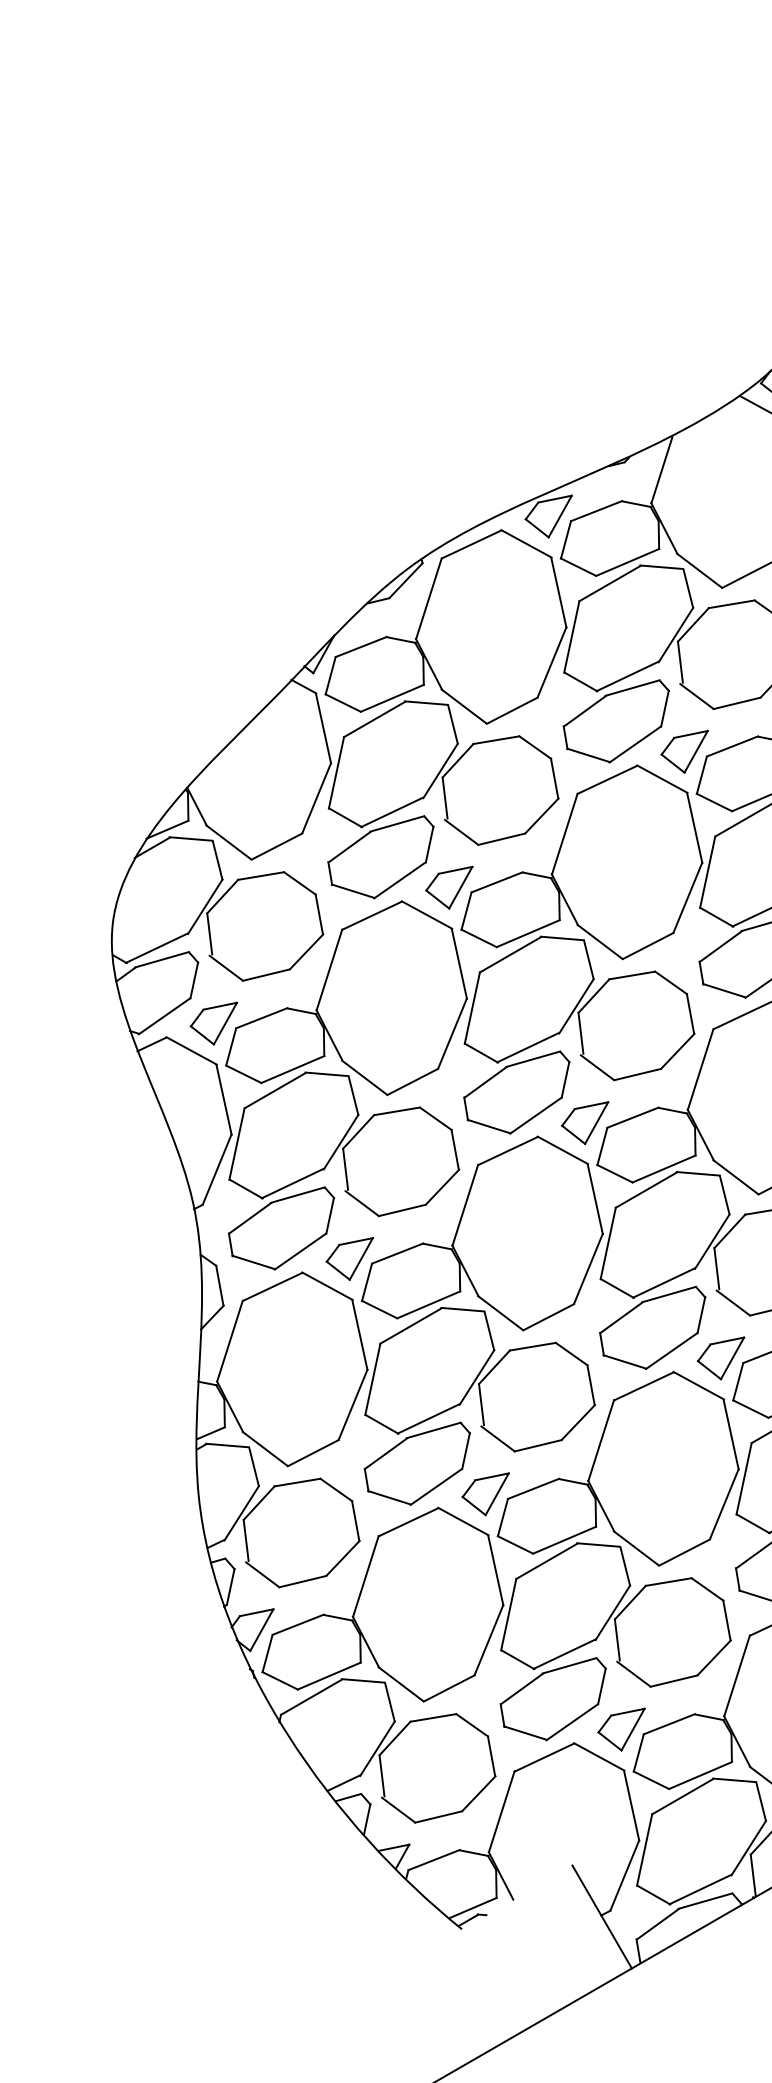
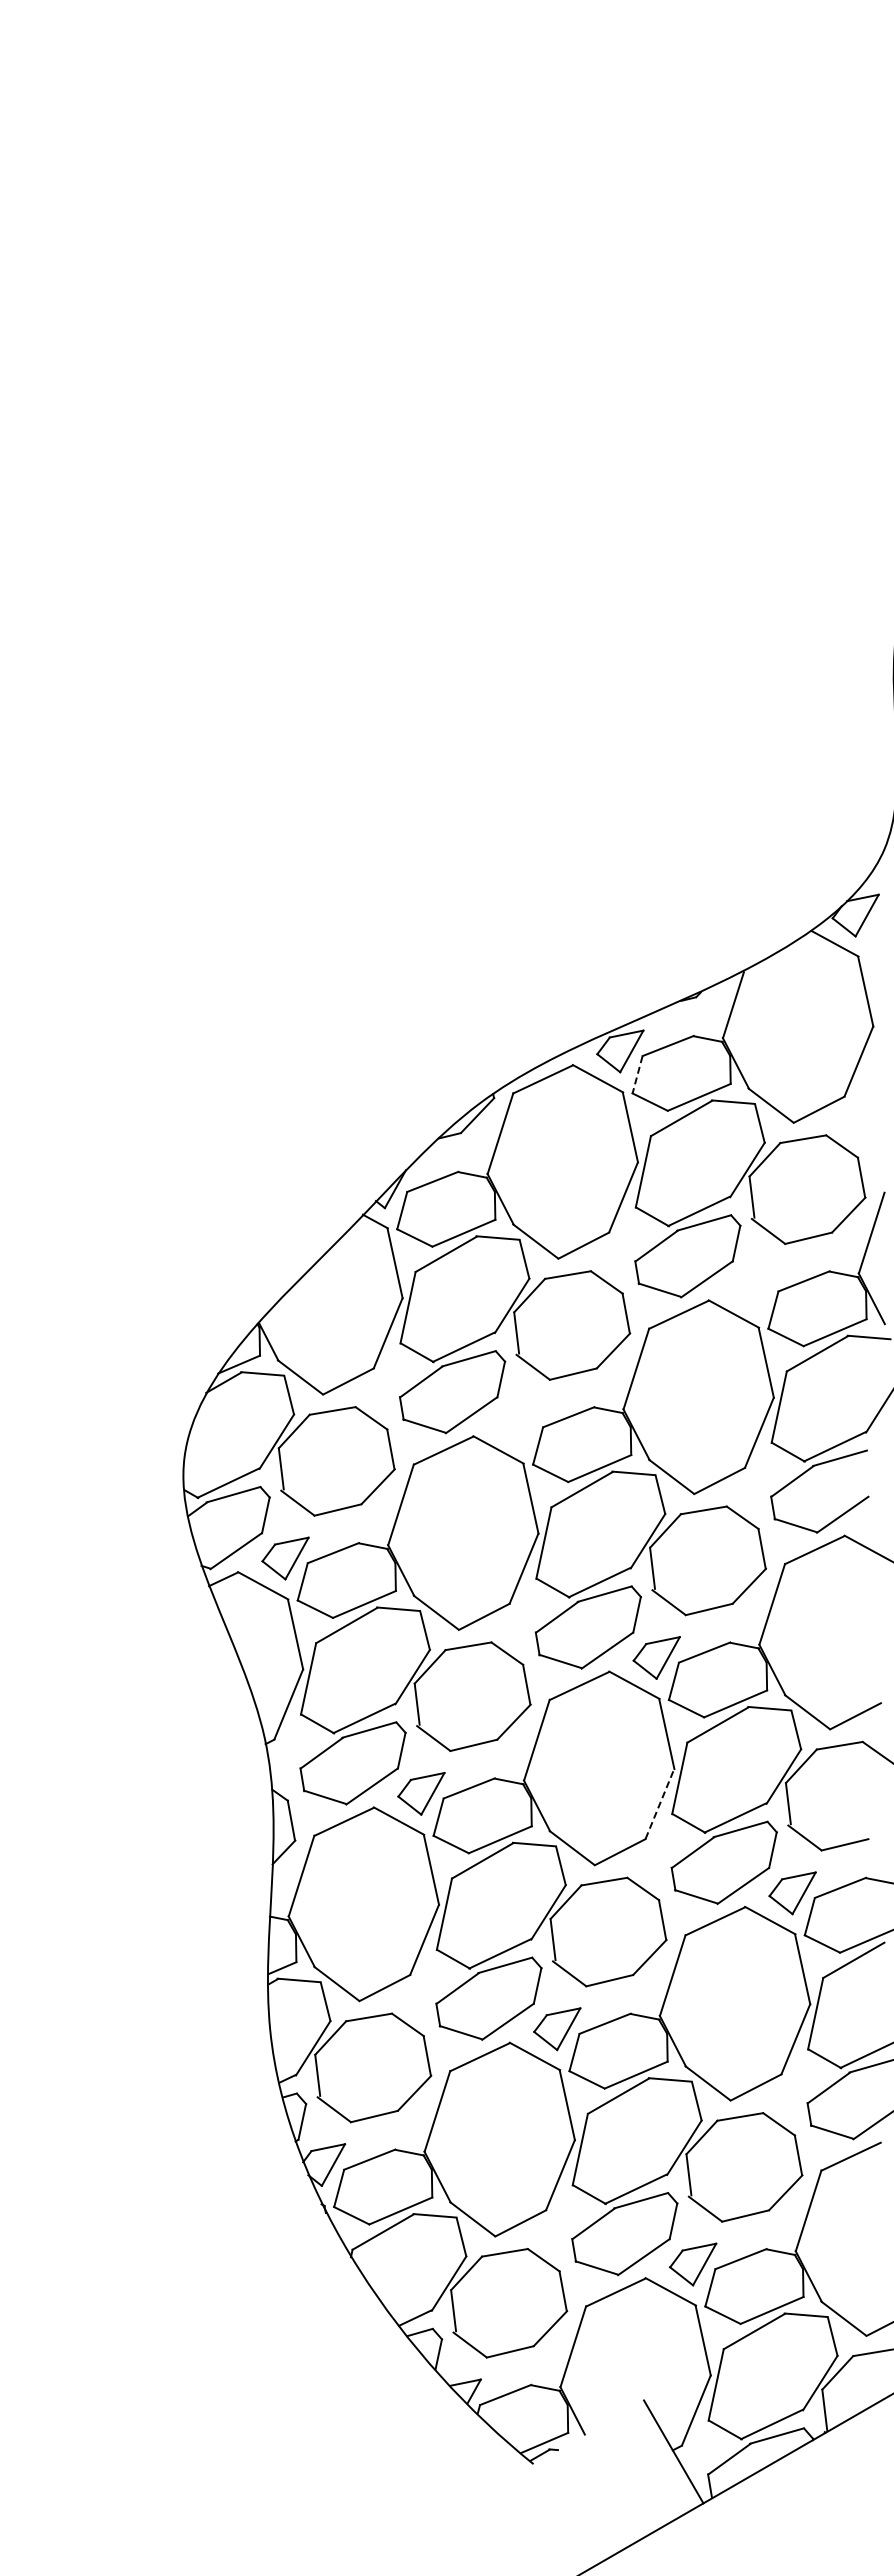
line: (565, 540) -> (637, 1075), solid -> dashed
part: (684, 751) -> (756, 1286), removed
part: (448, 887) -> (520, 1422), removed
line: (587, 1268) -> (659, 1803), solid -> dashed

